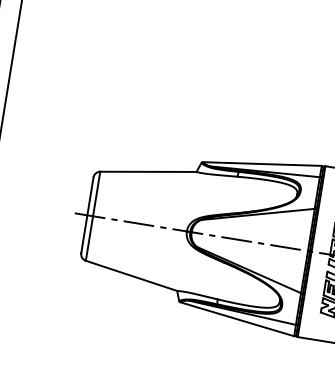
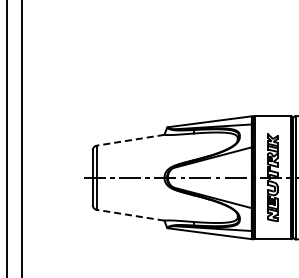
line: (148, 172) -> (130, 140), solid -> dashed
line: (131, 276) -> (130, 215), solid -> dashed

